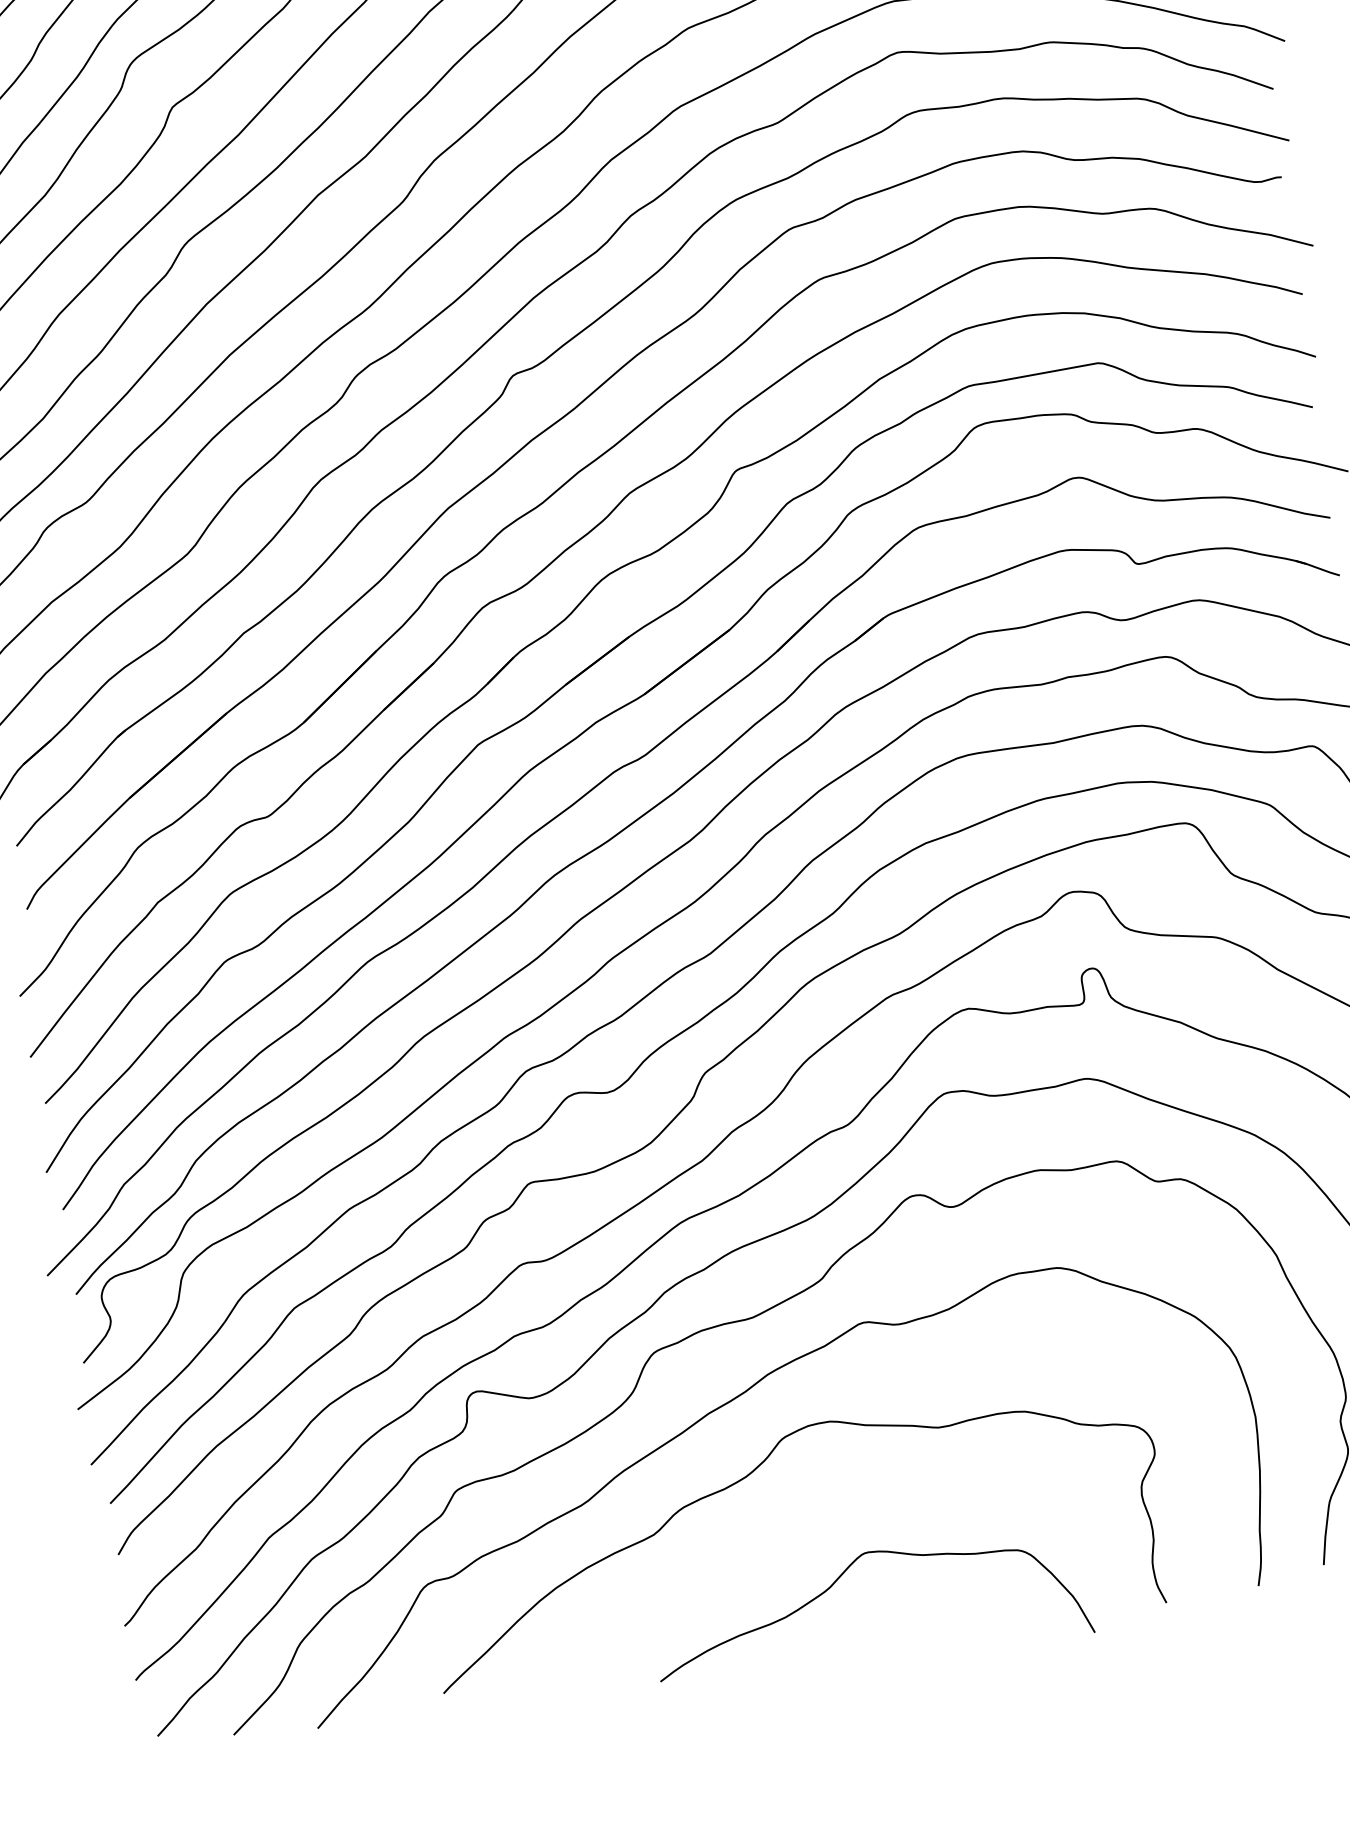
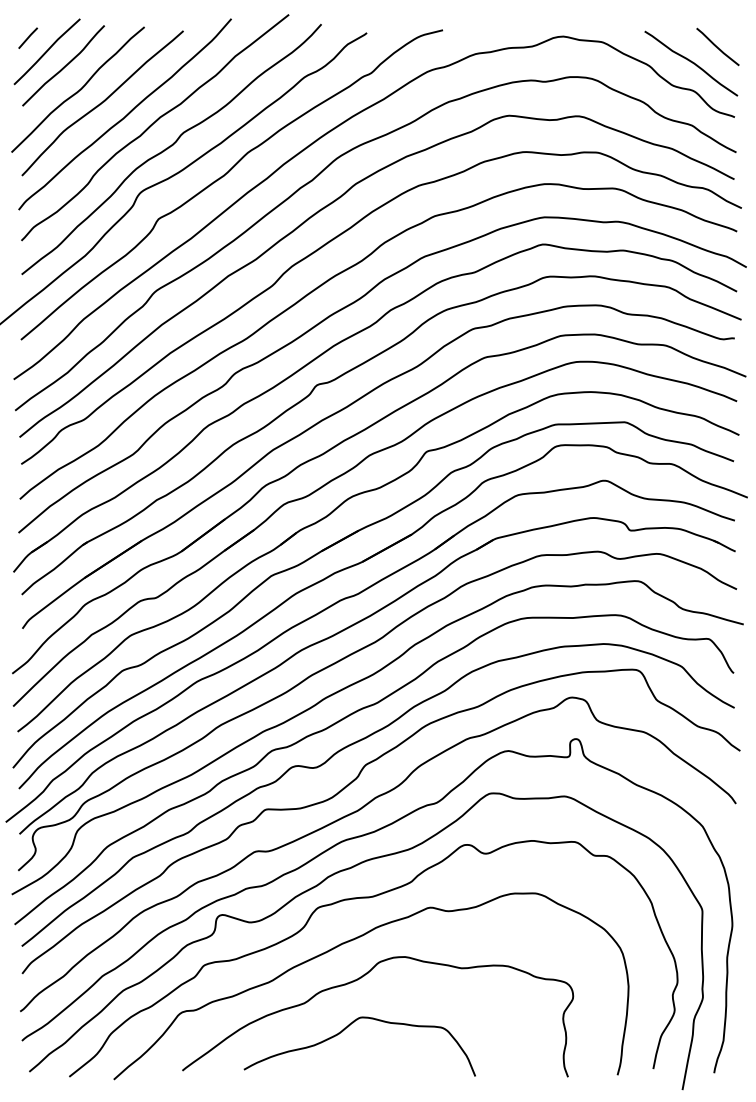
curve: (838, 1581) -> (344, 1030), moved

